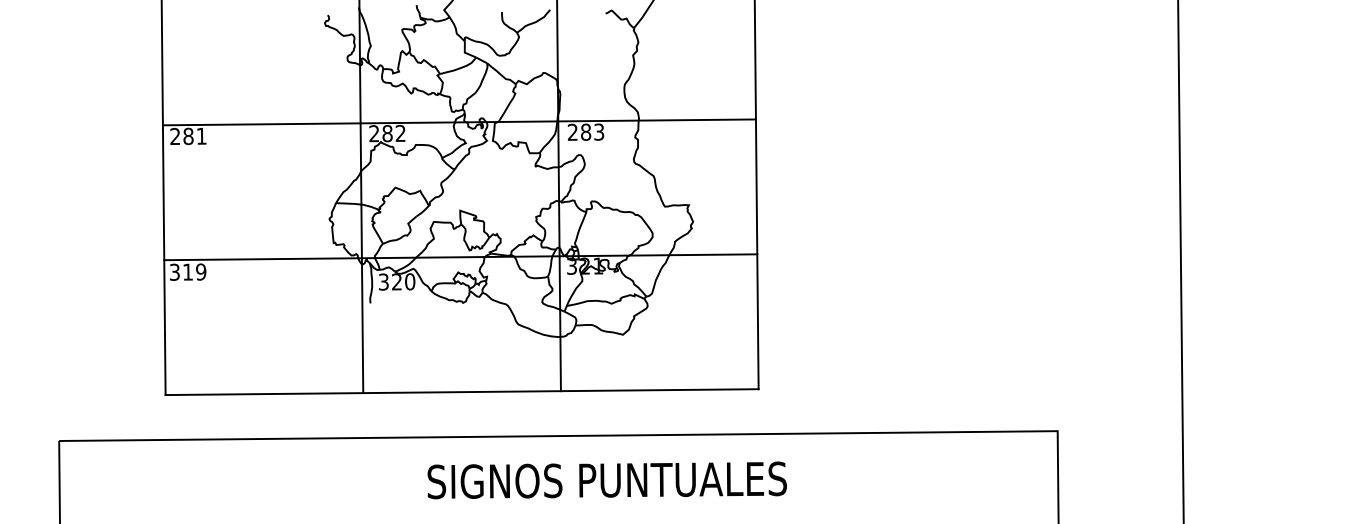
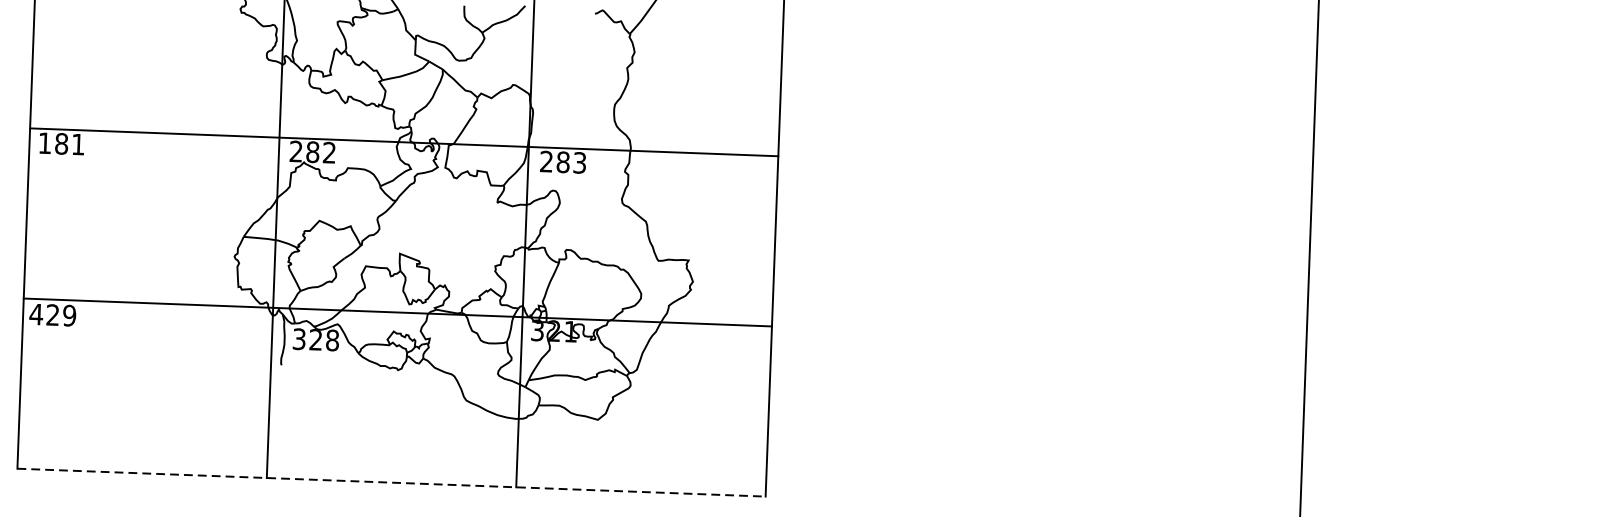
text: (175, 135) -> (45, 141), 281 -> 181
text: (180, 271) -> (43, 313), 319 -> 429
text: (410, 281) -> (333, 340), 320 -> 328
line: (462, 392) -> (391, 483), solid -> dashed

